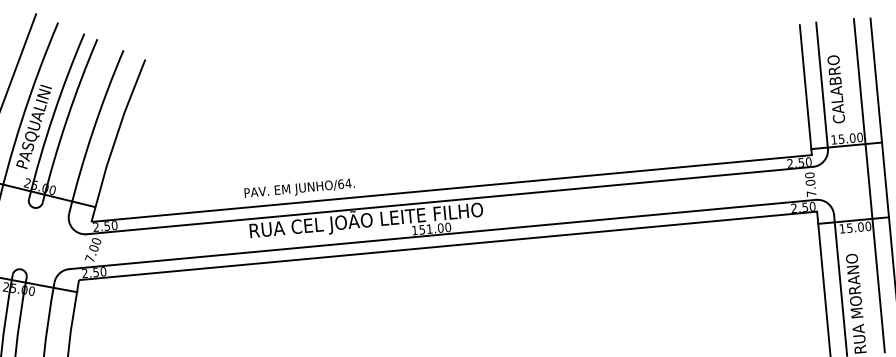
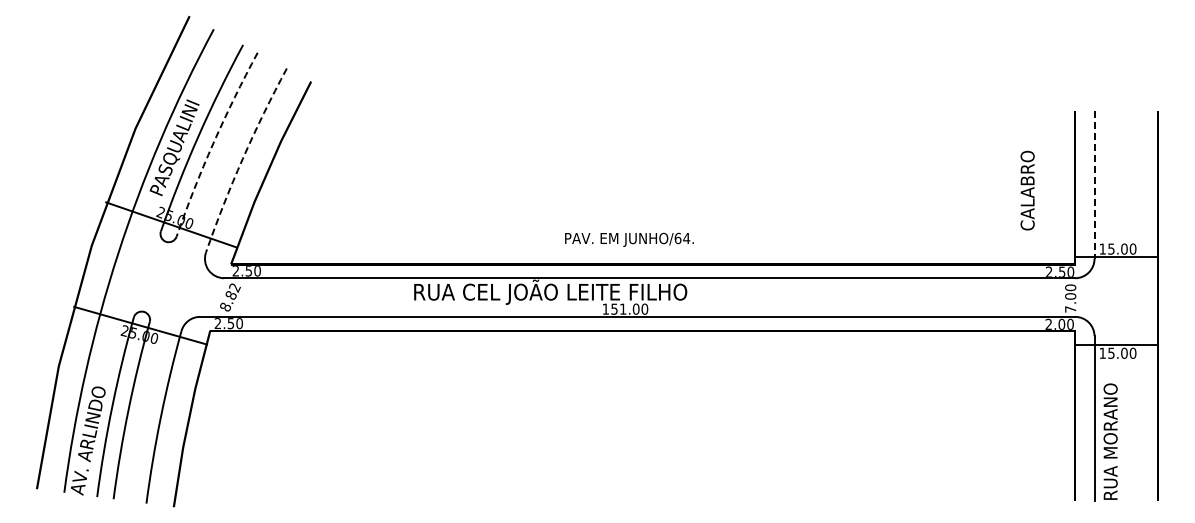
line: (822, 85) -> (1094, 184), solid -> dashed
text: (836, 89) -> (1027, 190), moved
arc: (66, 120) -> (213, 143), solid -> dashed
arc: (92, 130) -> (242, 158), solid -> dashed
line: (869, 185) -> (1138, 305), removed
text: (299, 188) -> (629, 239), moved
text: (804, 206) -> (1061, 323), 2.50 -> 2.00
text: (92, 250) -> (229, 297), 7.00 -> 8.82

